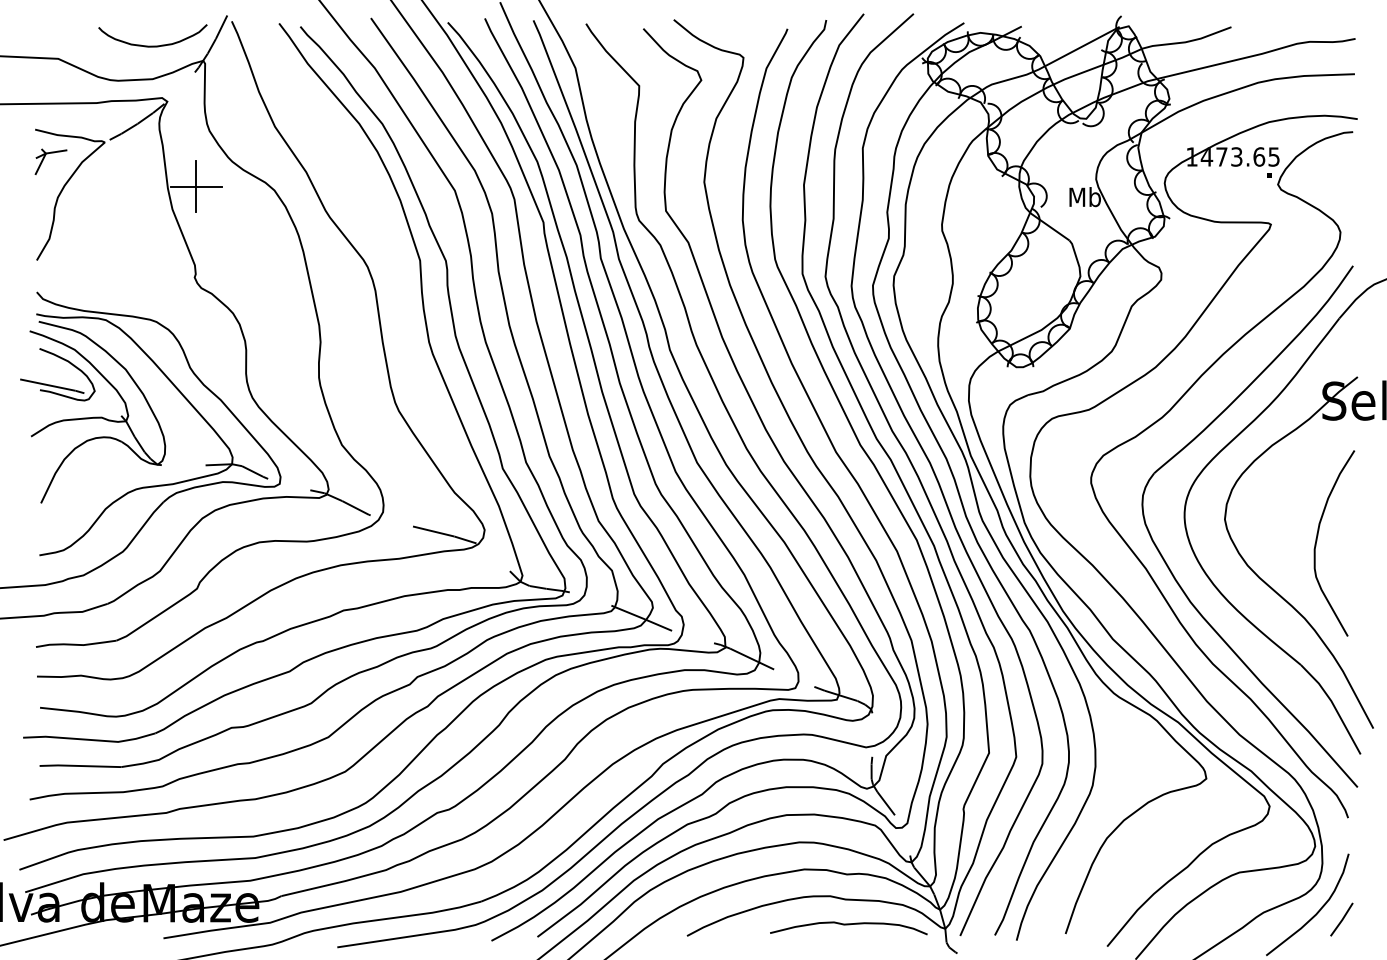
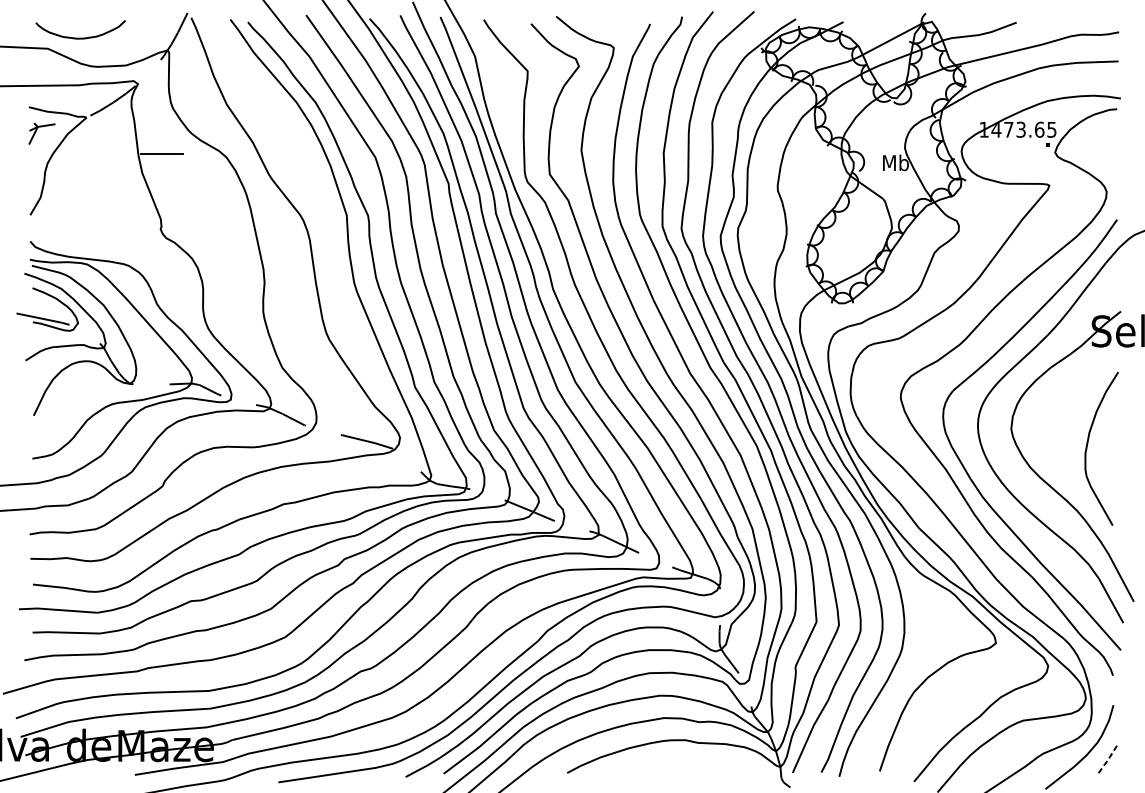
curve: (152, 45) -> (80, 37), moved
line: (196, 186) -> (162, 154), removed
line: (1342, 920) -> (1108, 760), solid -> dashed
curve: (848, 925) -> (700, 764), removed

